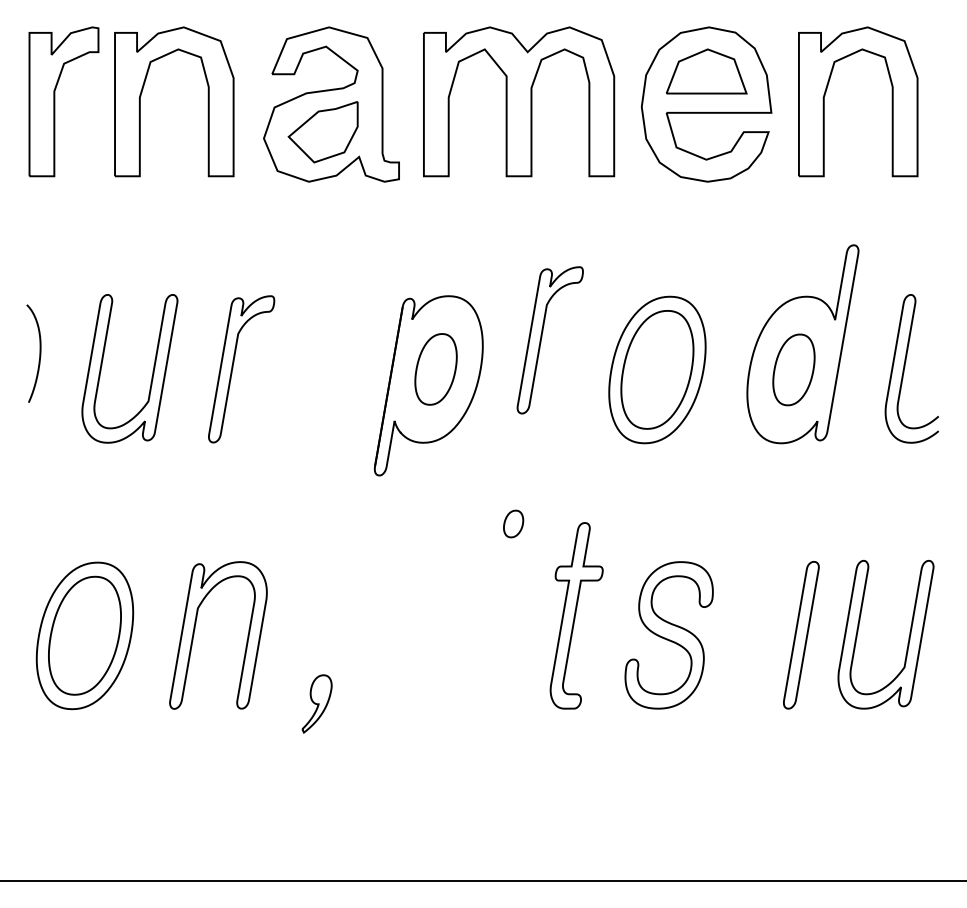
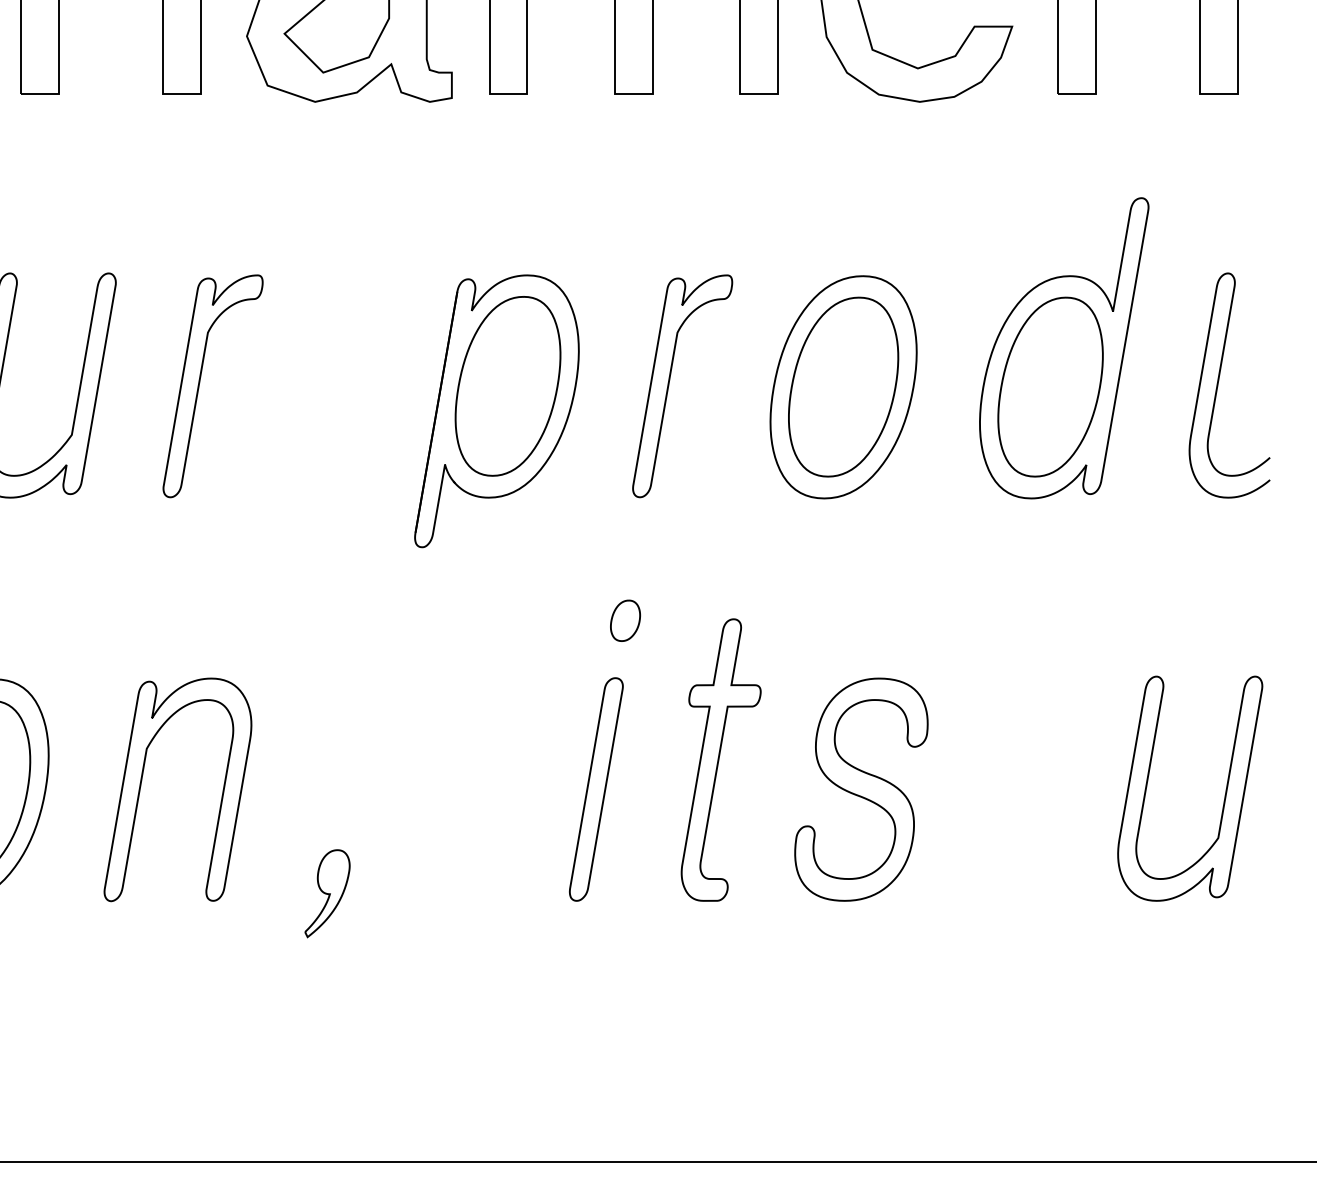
part: (542, 337) -> (670, 381), moved
part: (435, 369) -> (507, 386), size x1.67
part: (793, 369) -> (1049, 386), size x1.67
part: (801, 635) -> (596, 789), moved

